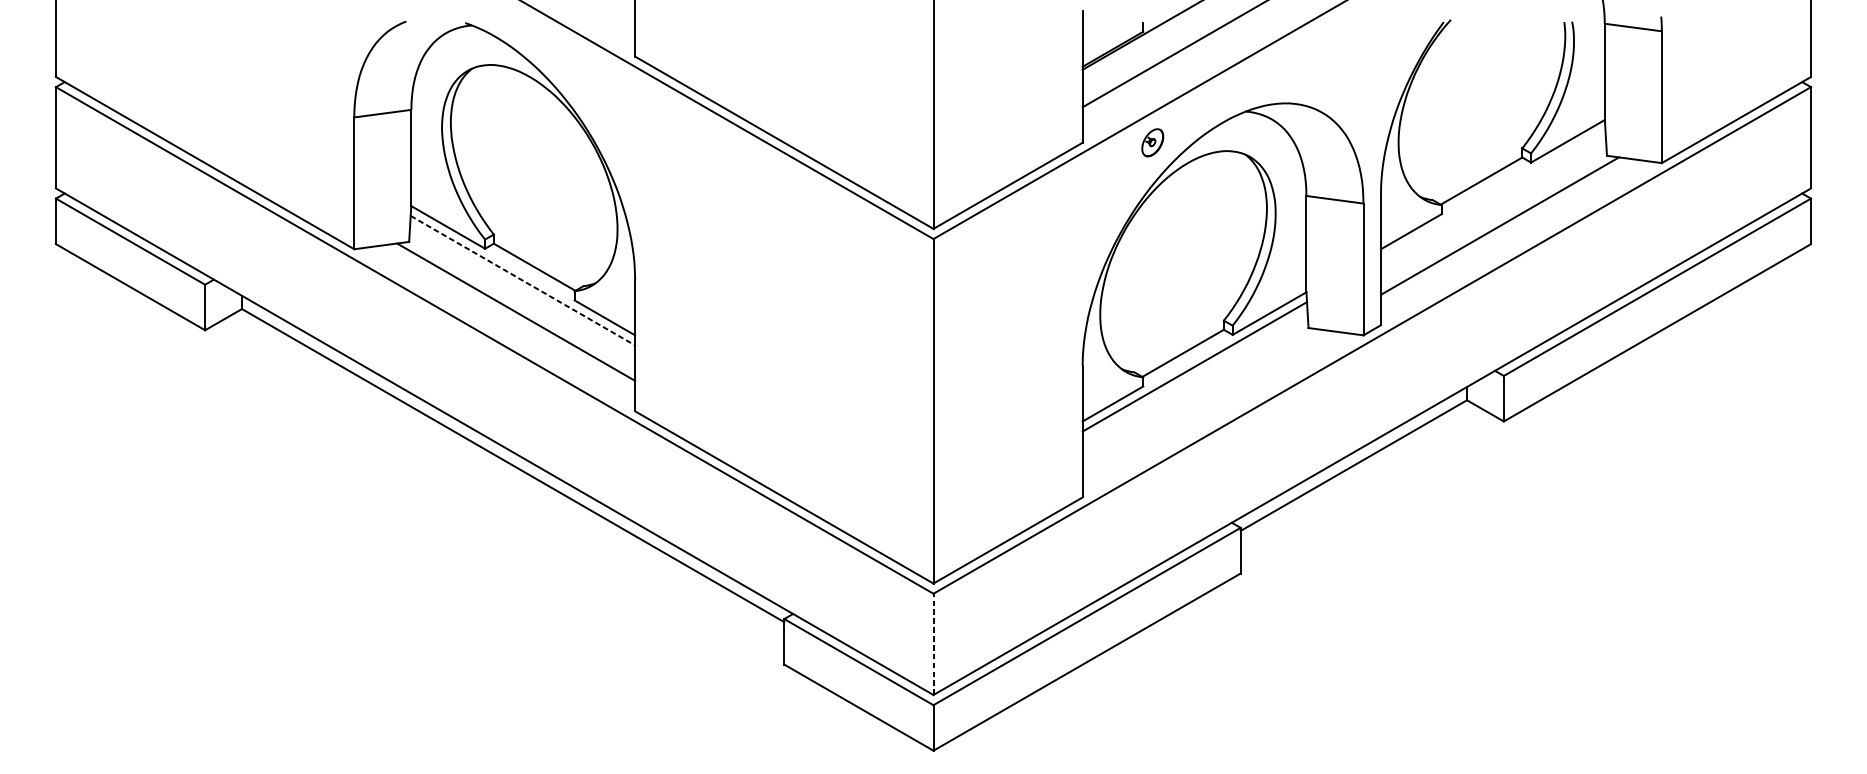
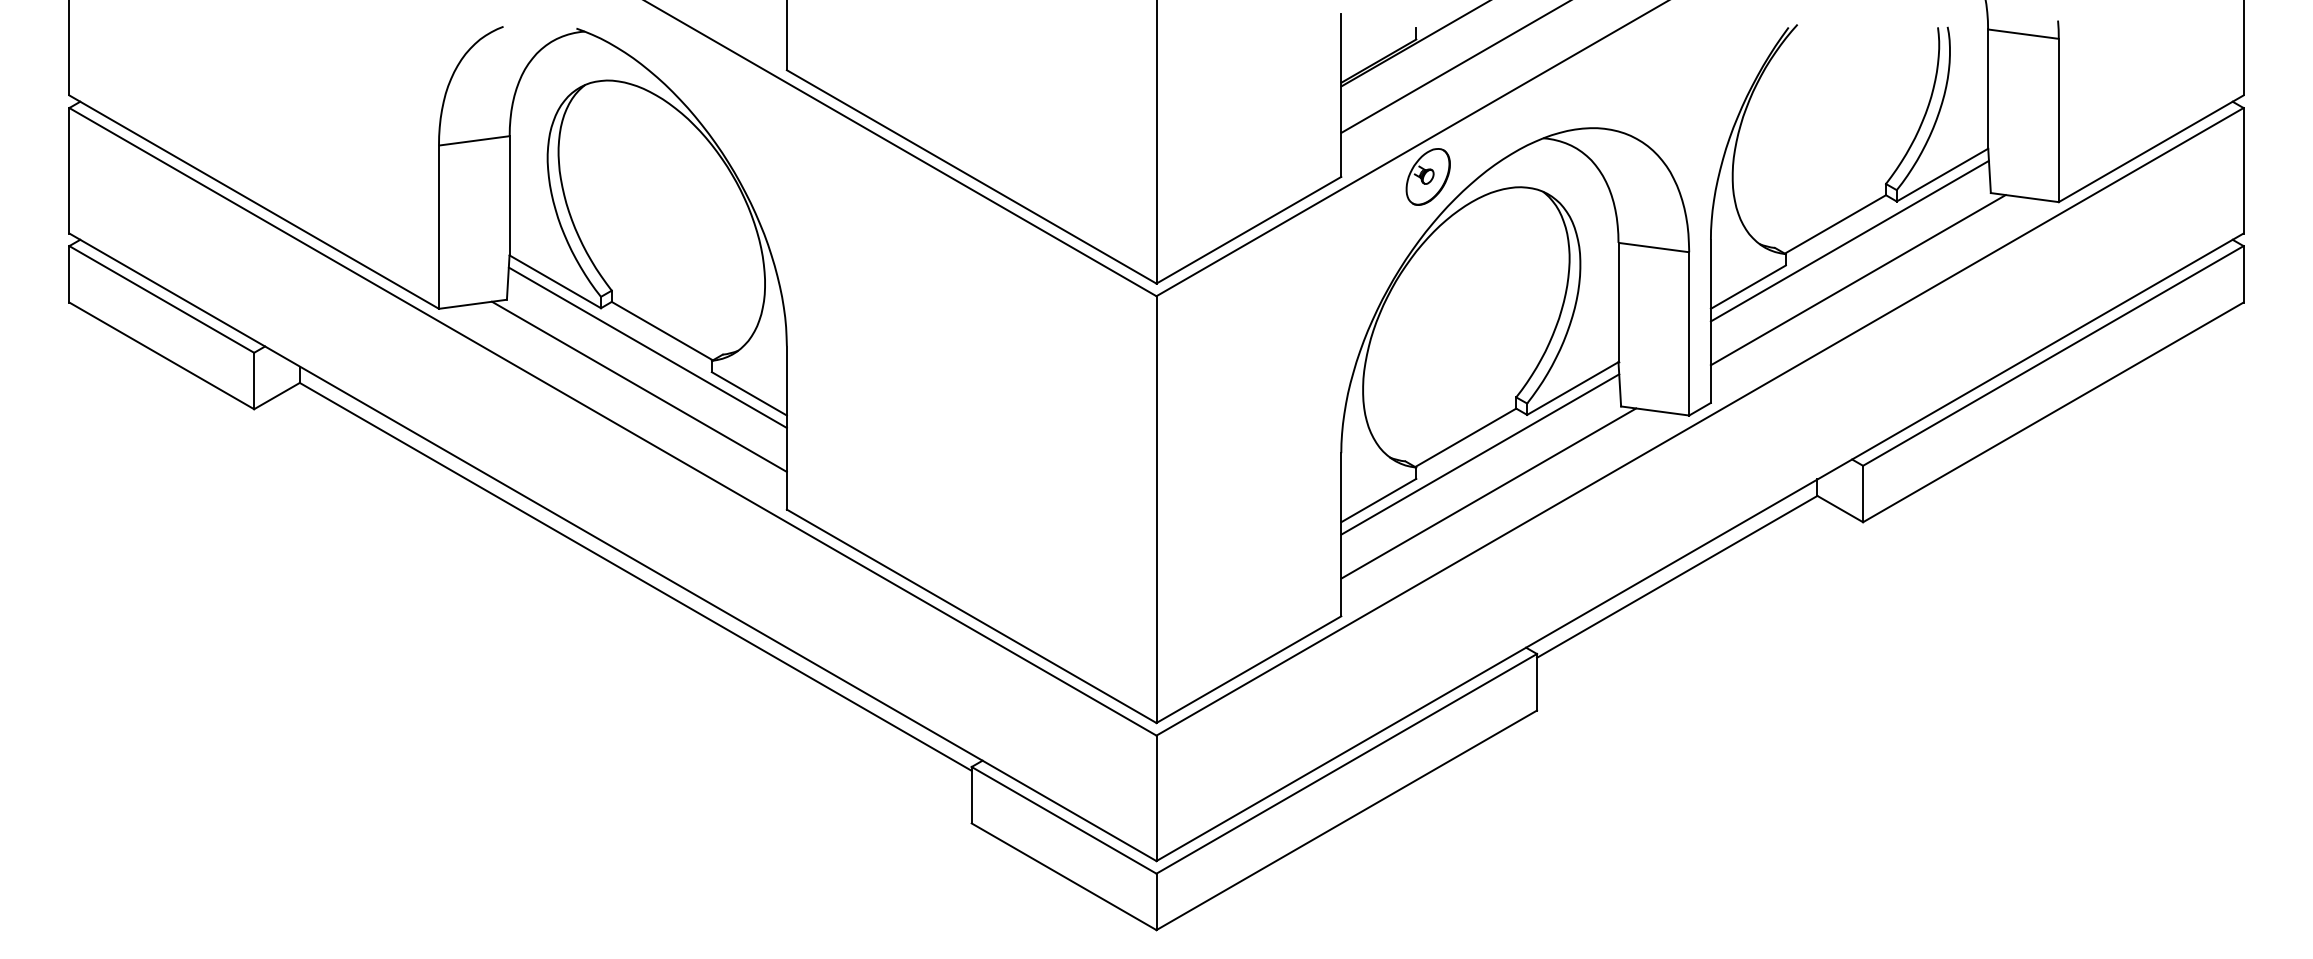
part: (1152, 142) -> (1427, 176), size x1.67
line: (1492, 194) -> (1849, 240), added
line: (523, 281) -> (648, 348), dashed -> solid
line: (1201, 398) -> (1488, 493), added
line: (933, 644) -> (1156, 798), dashed -> solid

